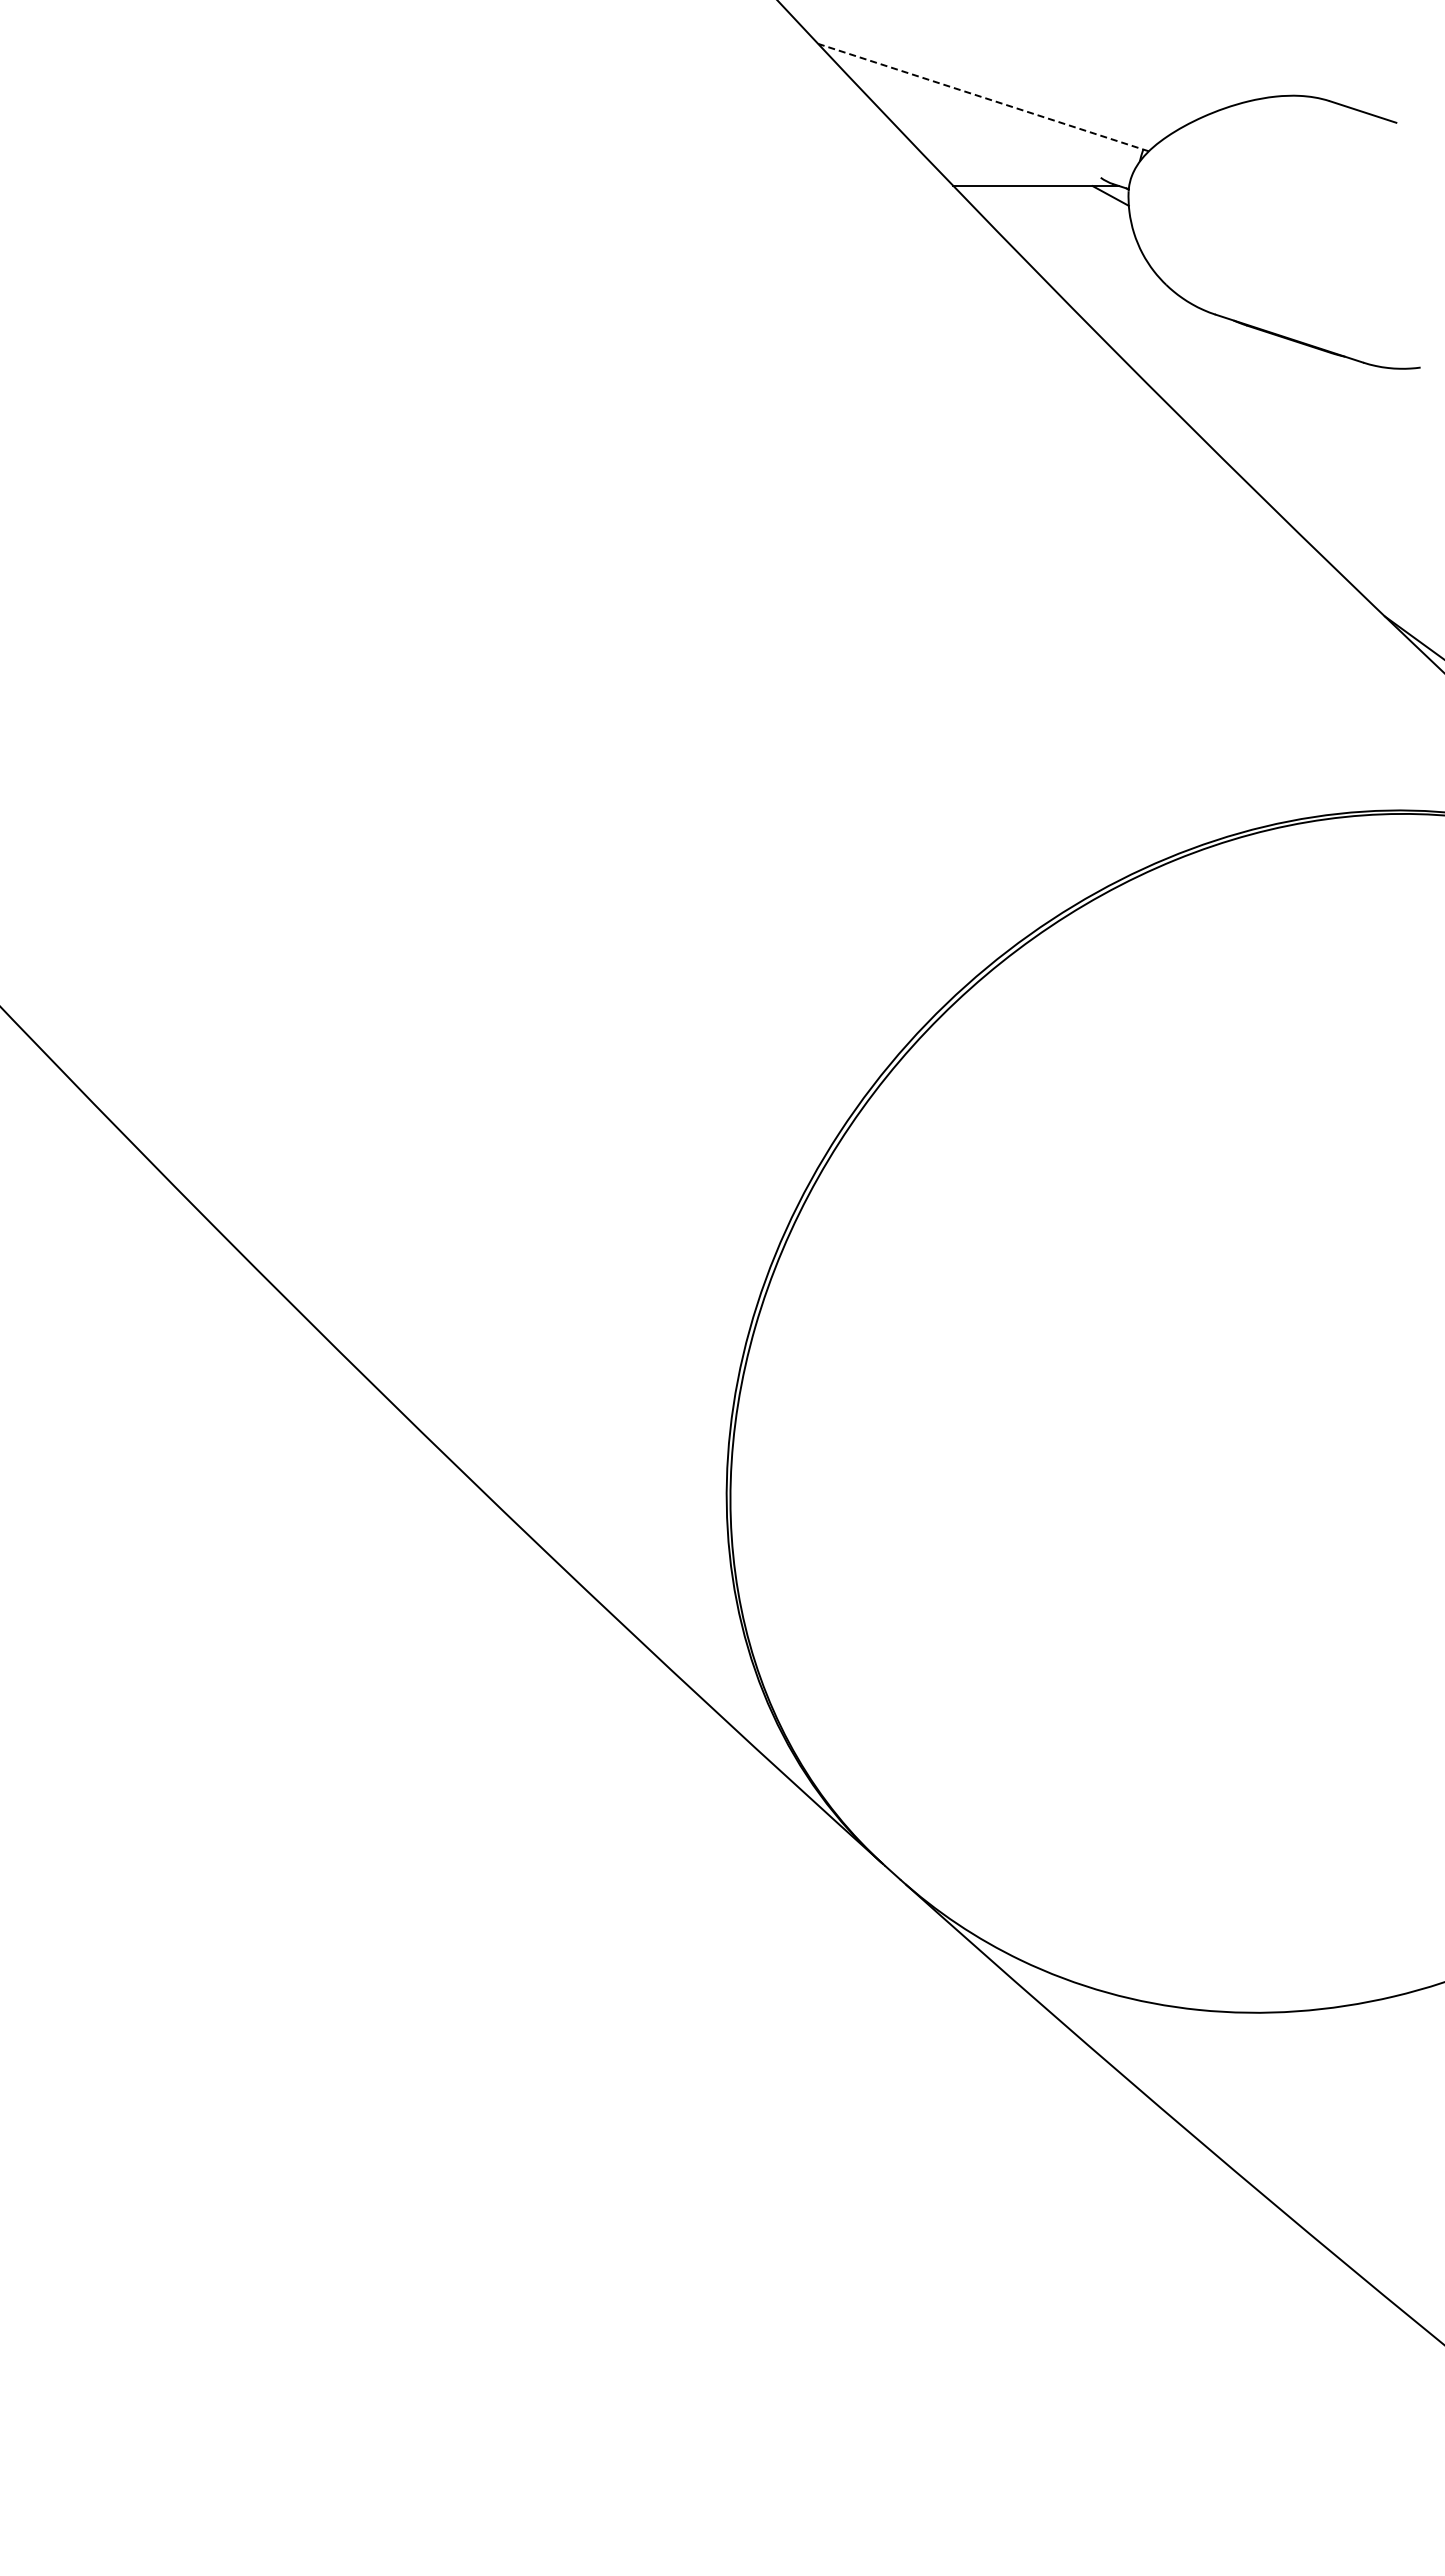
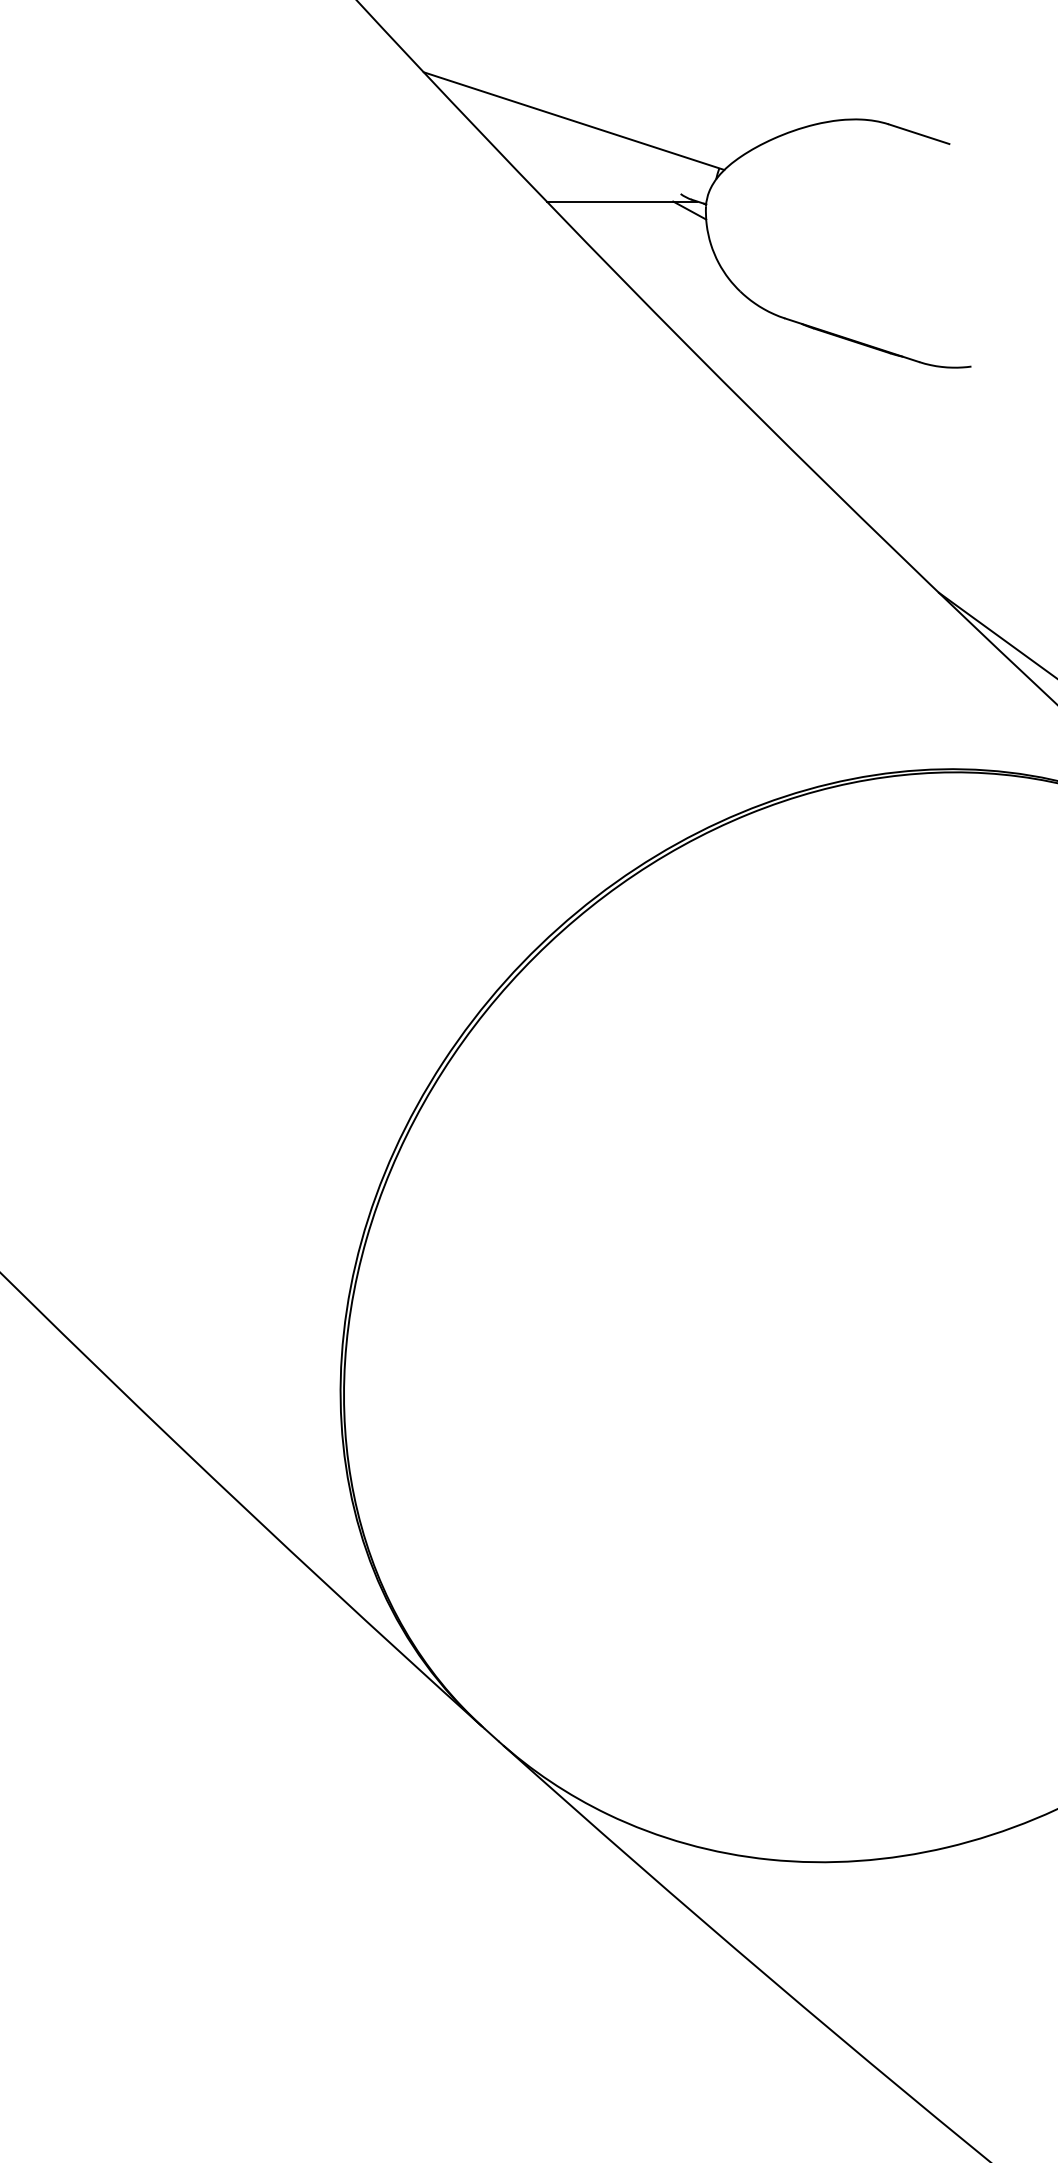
line: (983, 97) -> (574, 121), dashed -> solid

